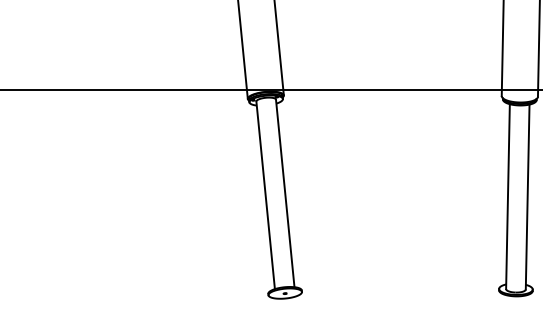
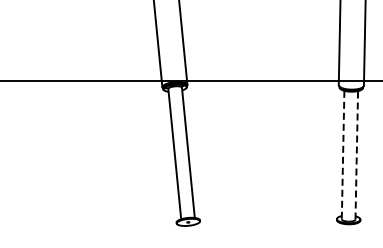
line: (527, 195) -> (356, 154), solid -> dashed
line: (508, 197) -> (343, 155), solid -> dashed

